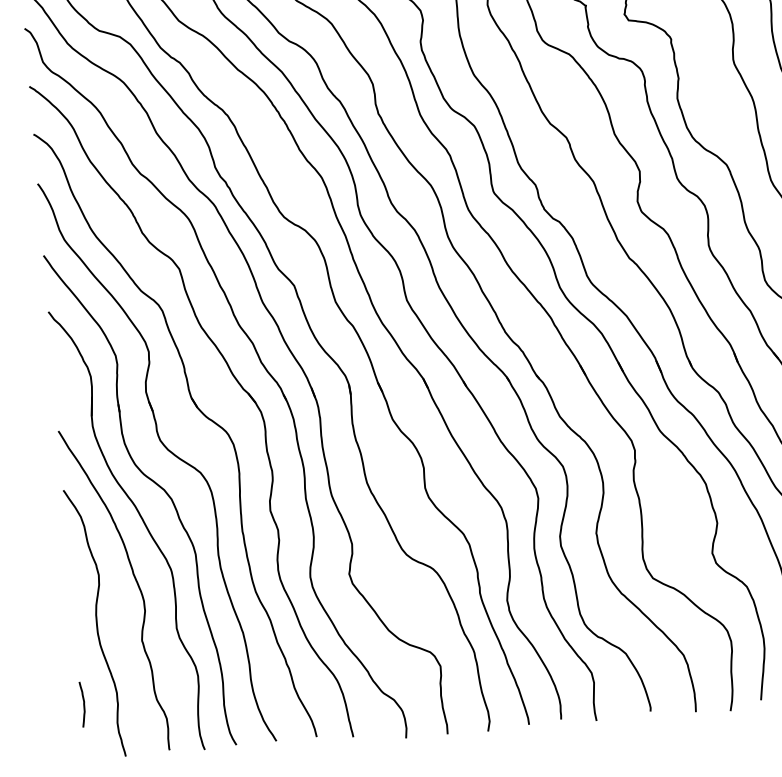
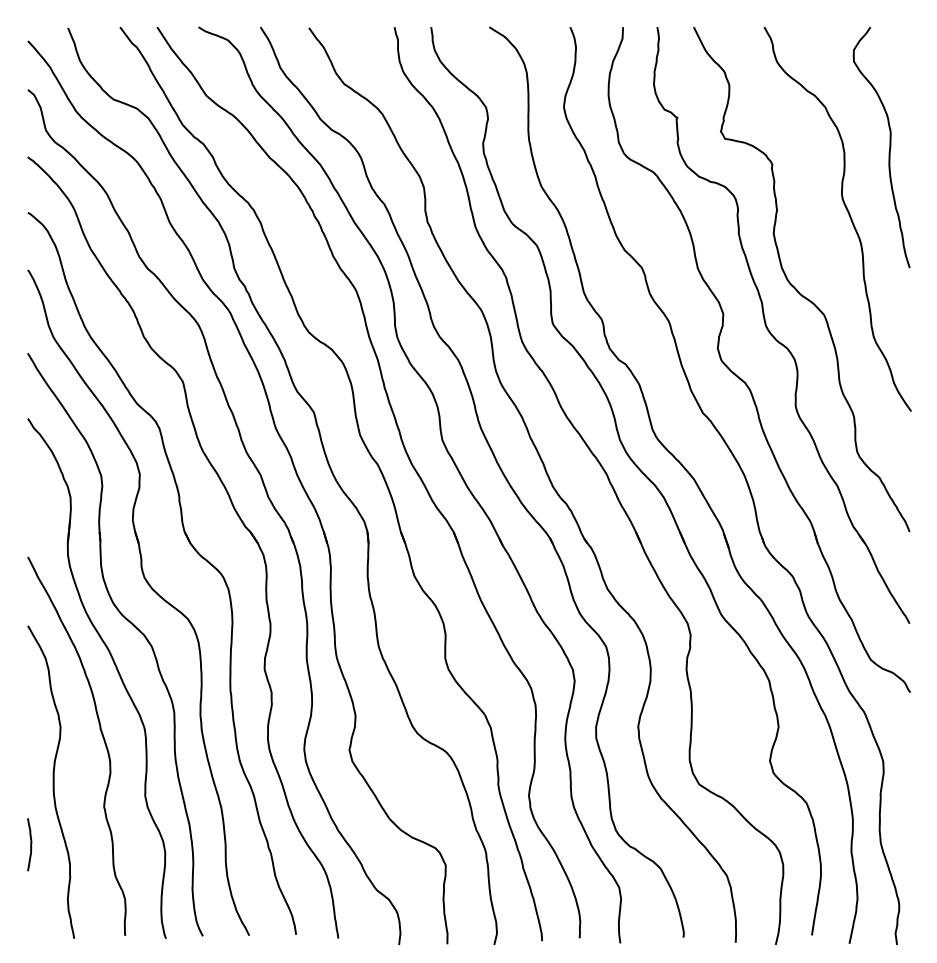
curve: (83, 704) -> (30, 844), moved

